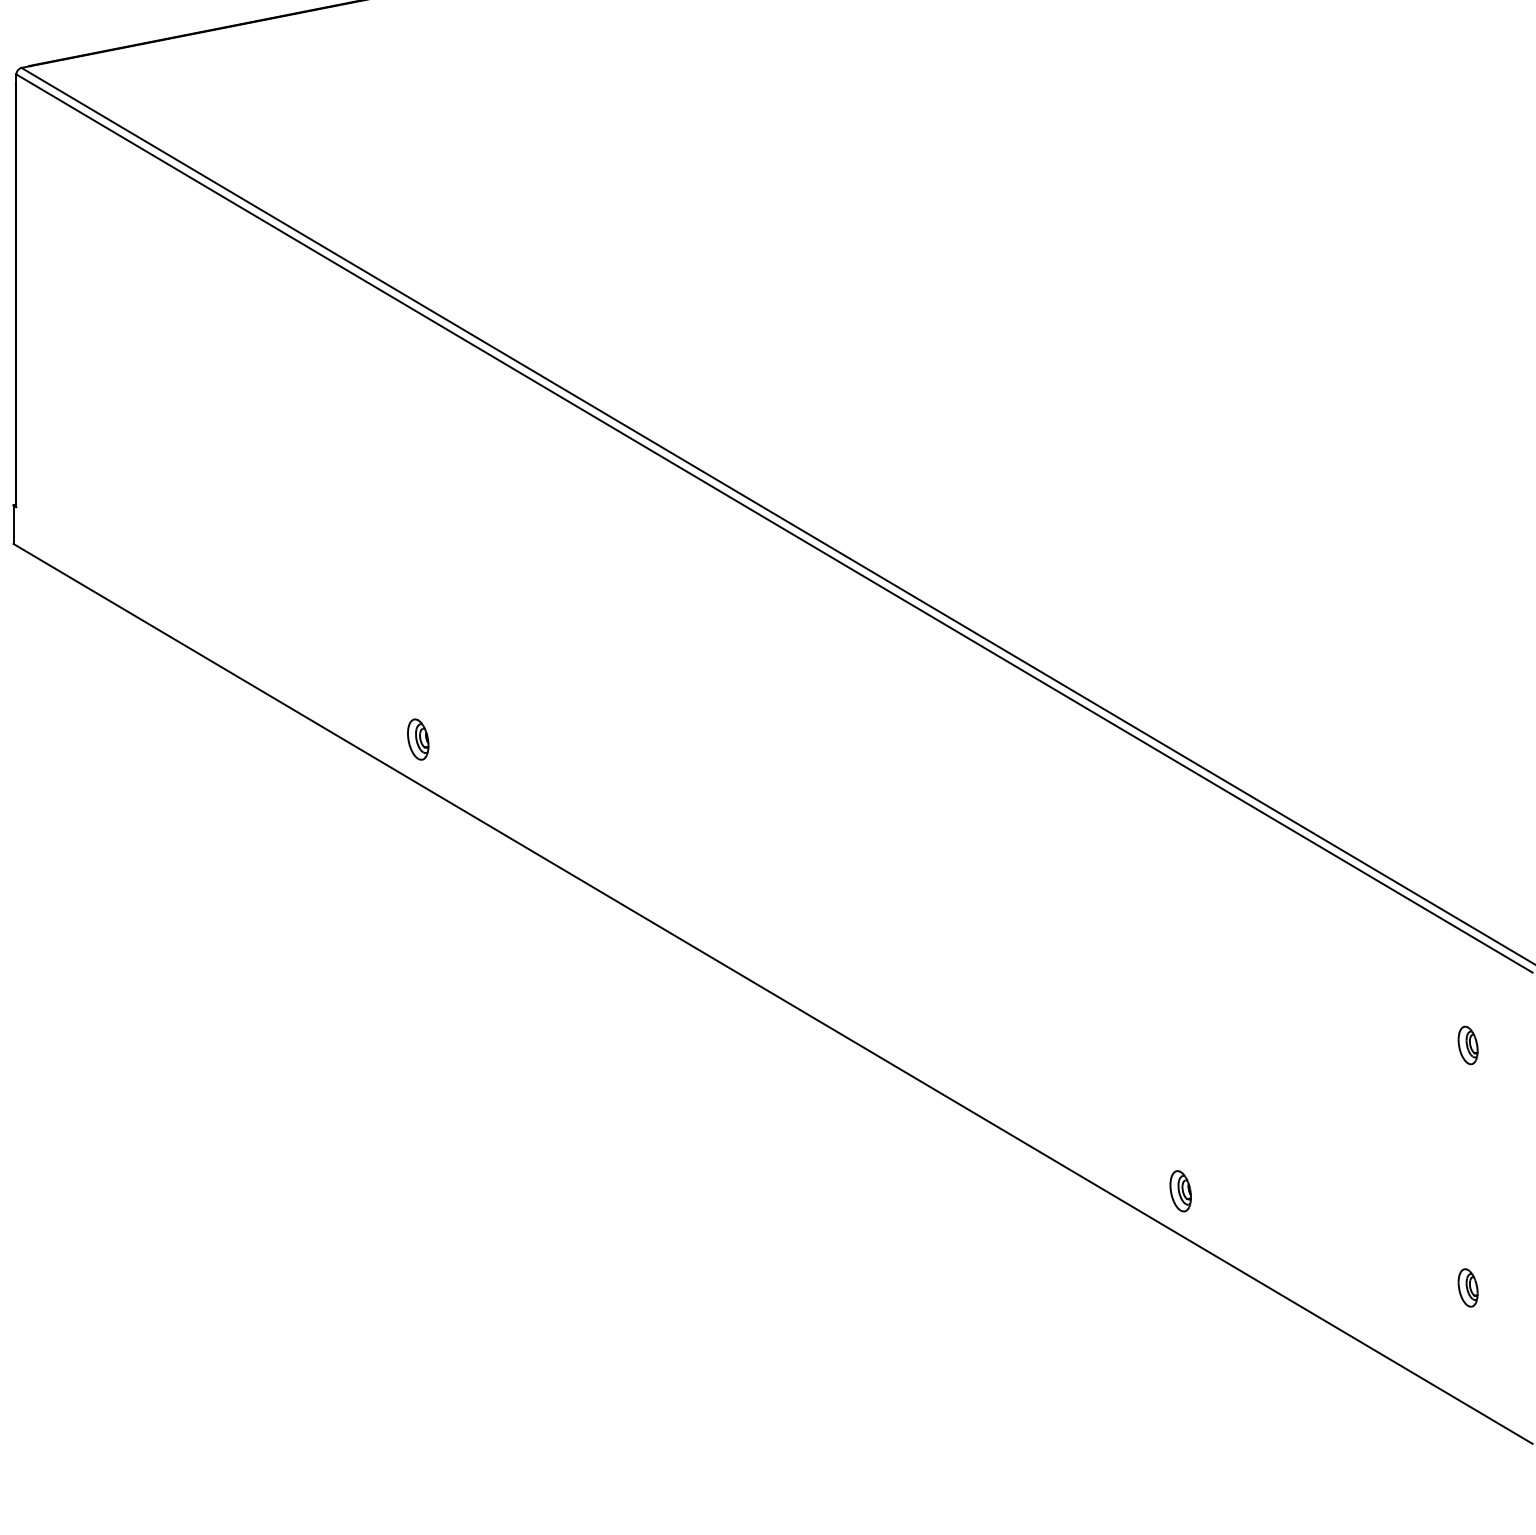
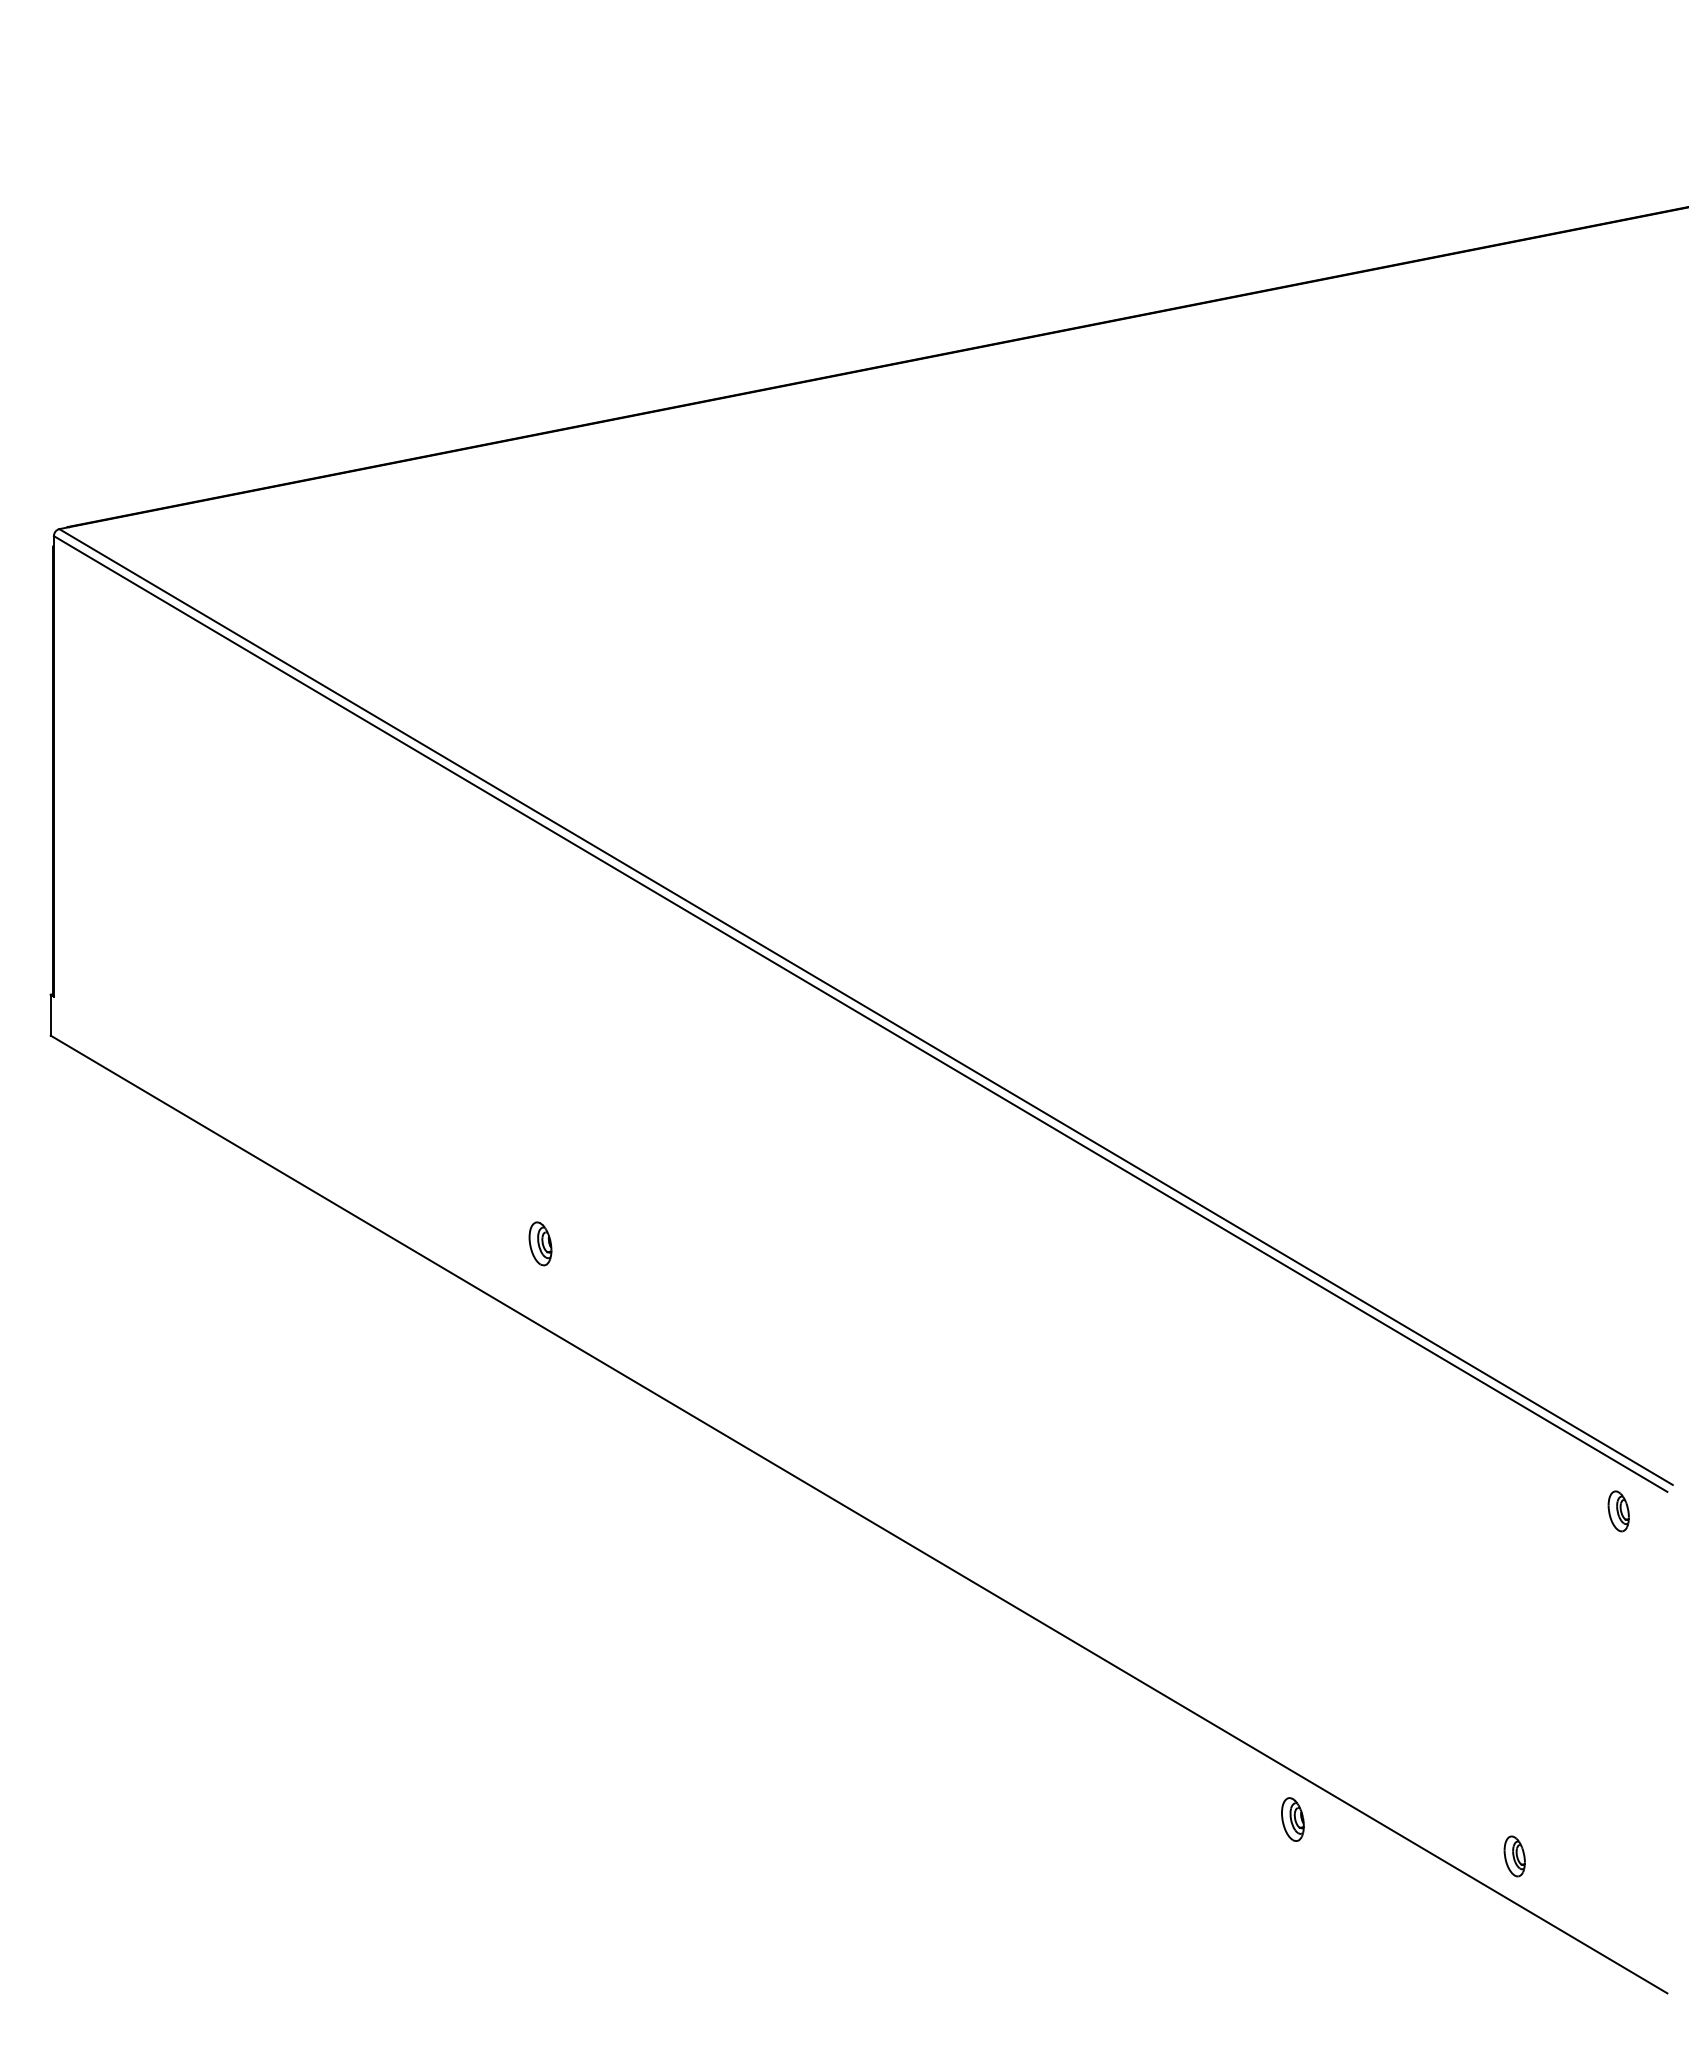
part: (418, 739) -> (540, 1243), moved
part: (1467, 1045) -> (1618, 1511), moved
part: (1180, 1191) -> (1292, 1819), moved
part: (1467, 1288) -> (1514, 1856), moved

